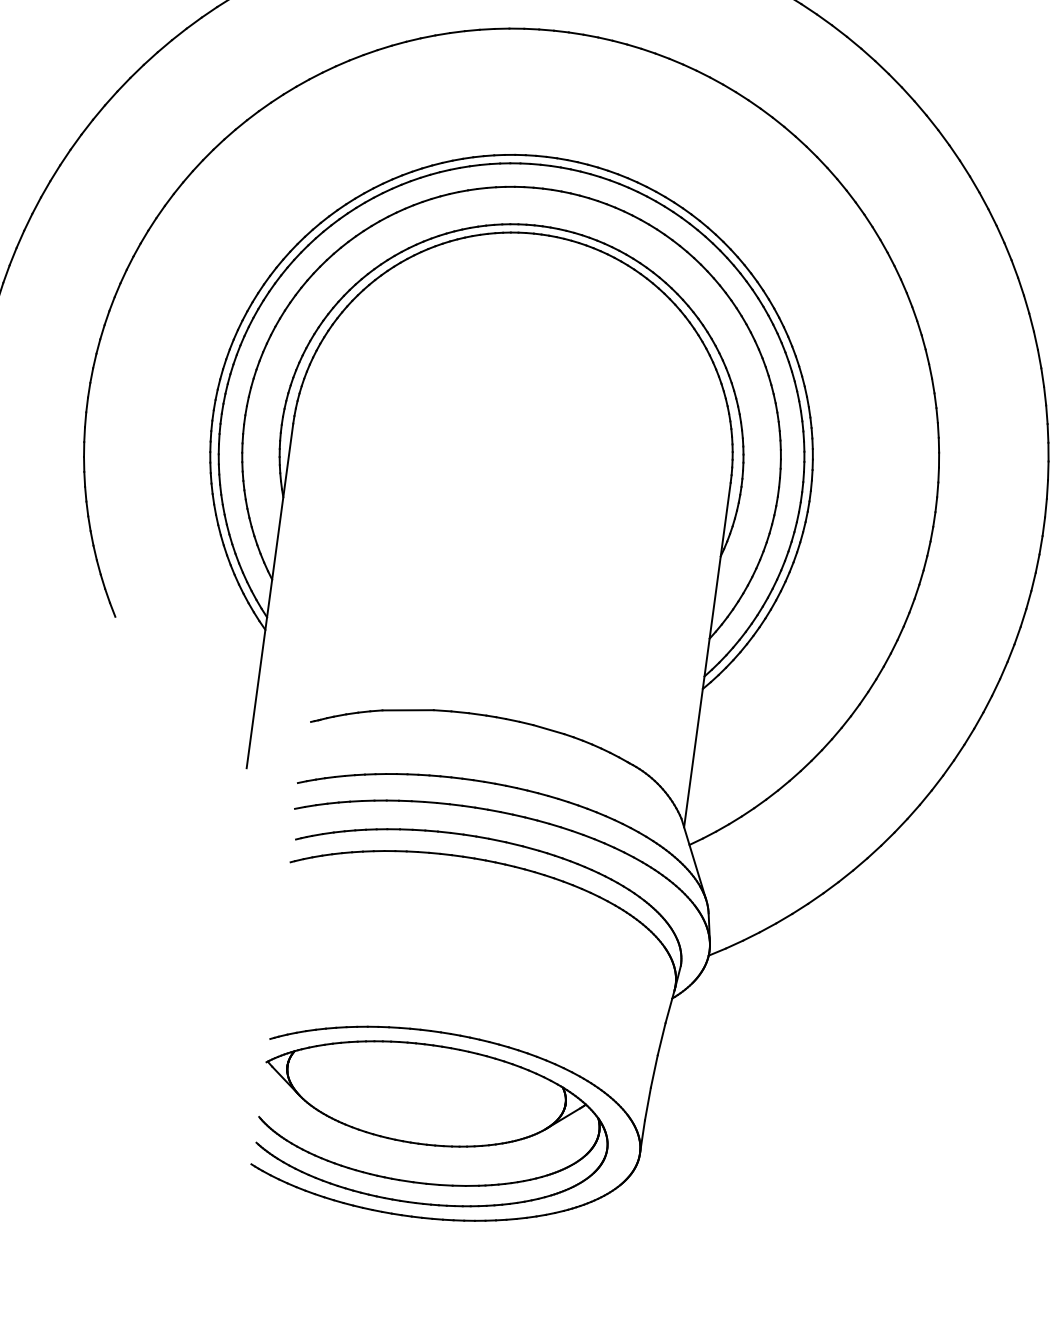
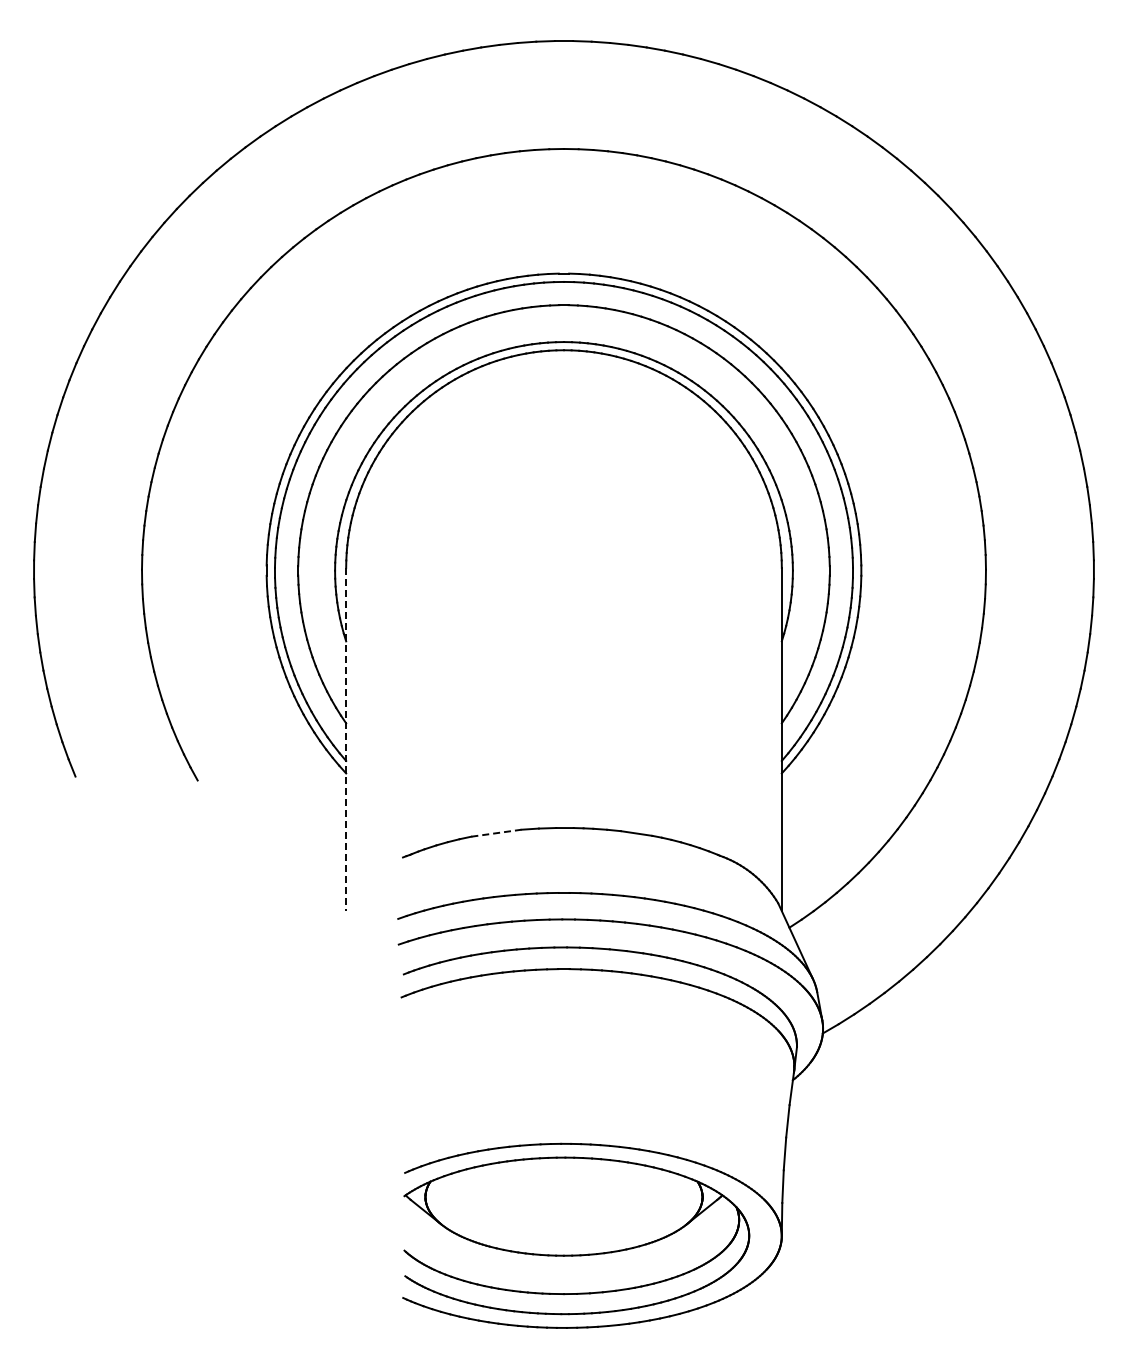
line: (270, 595) -> (346, 739), solid -> dashed
line: (408, 710) -> (496, 833), solid -> dashed

